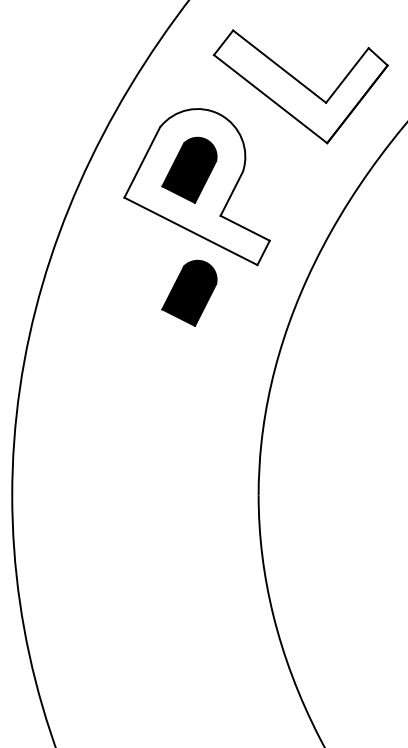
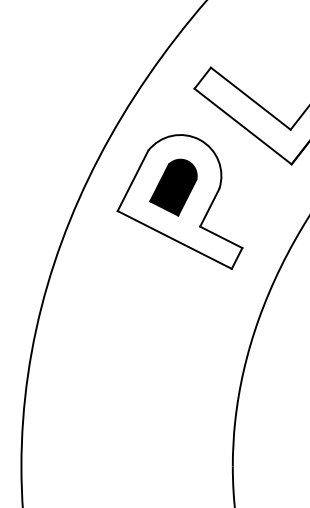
part: (189, 292) -> (173, 292), removed

